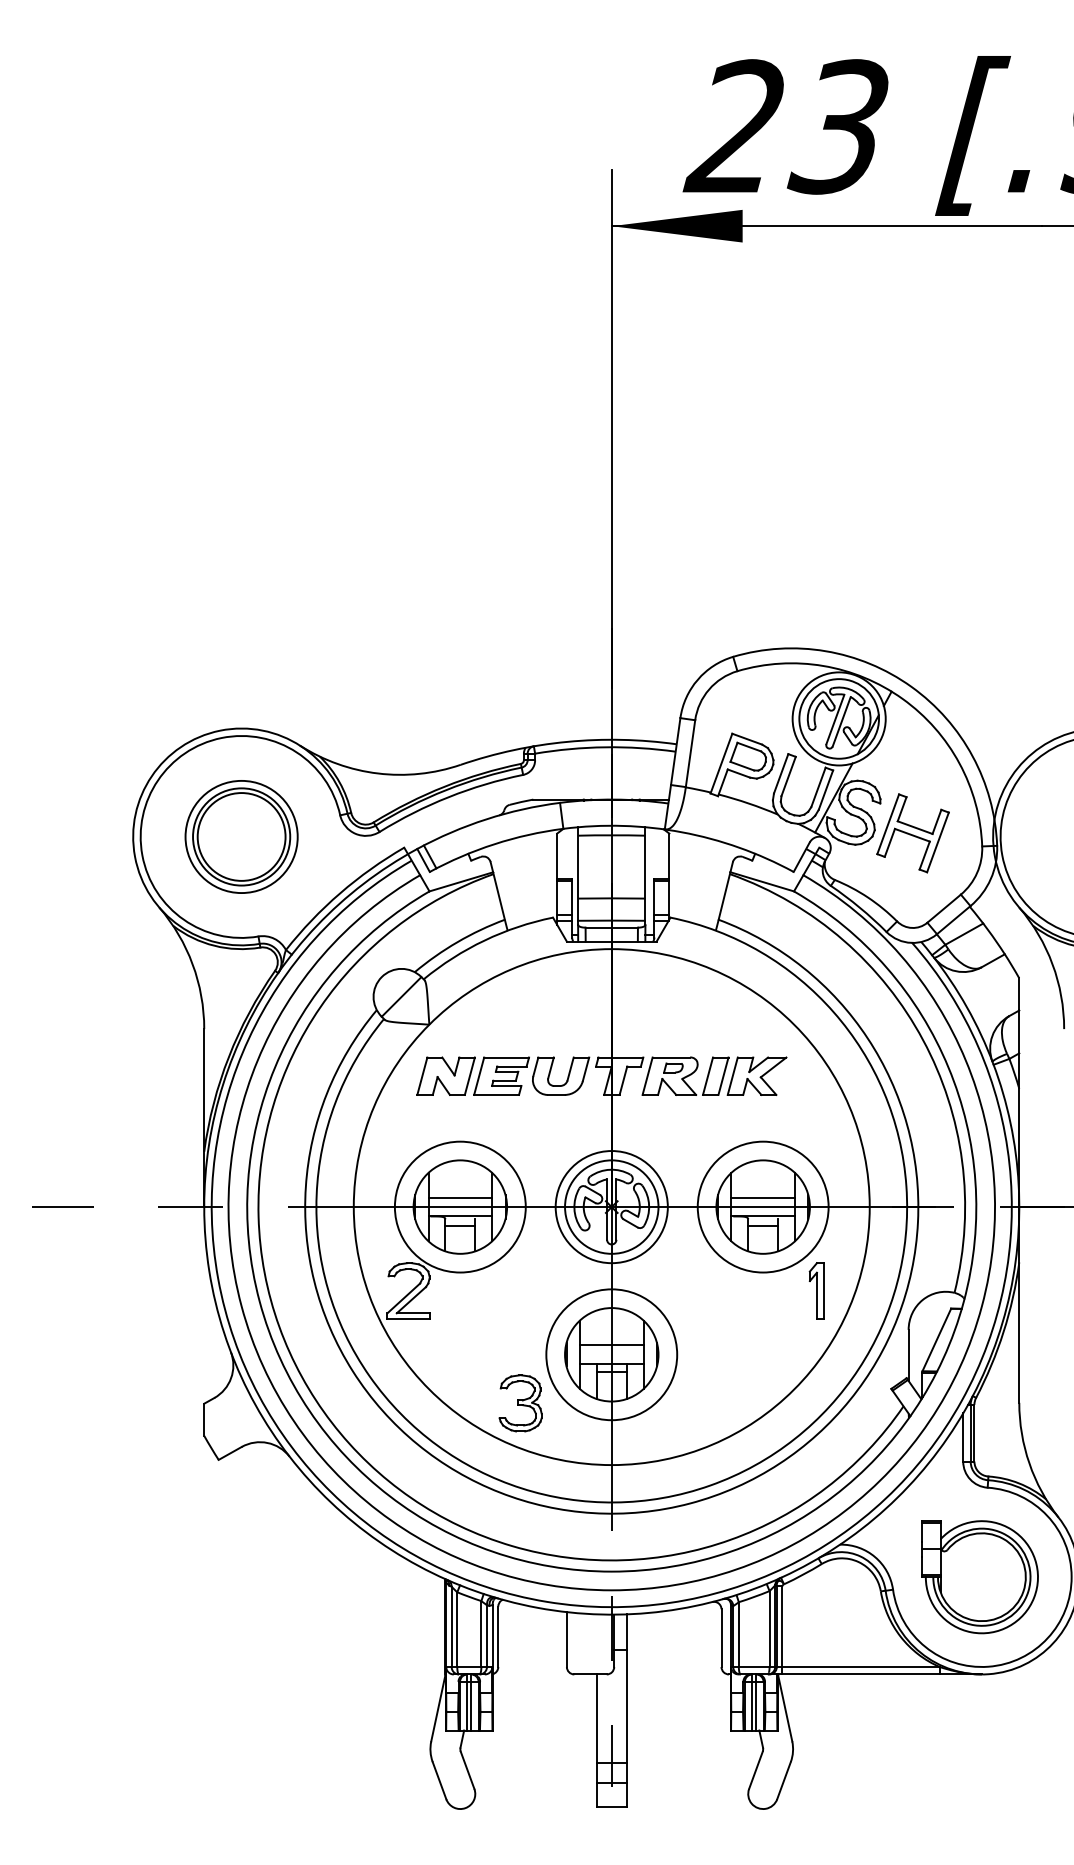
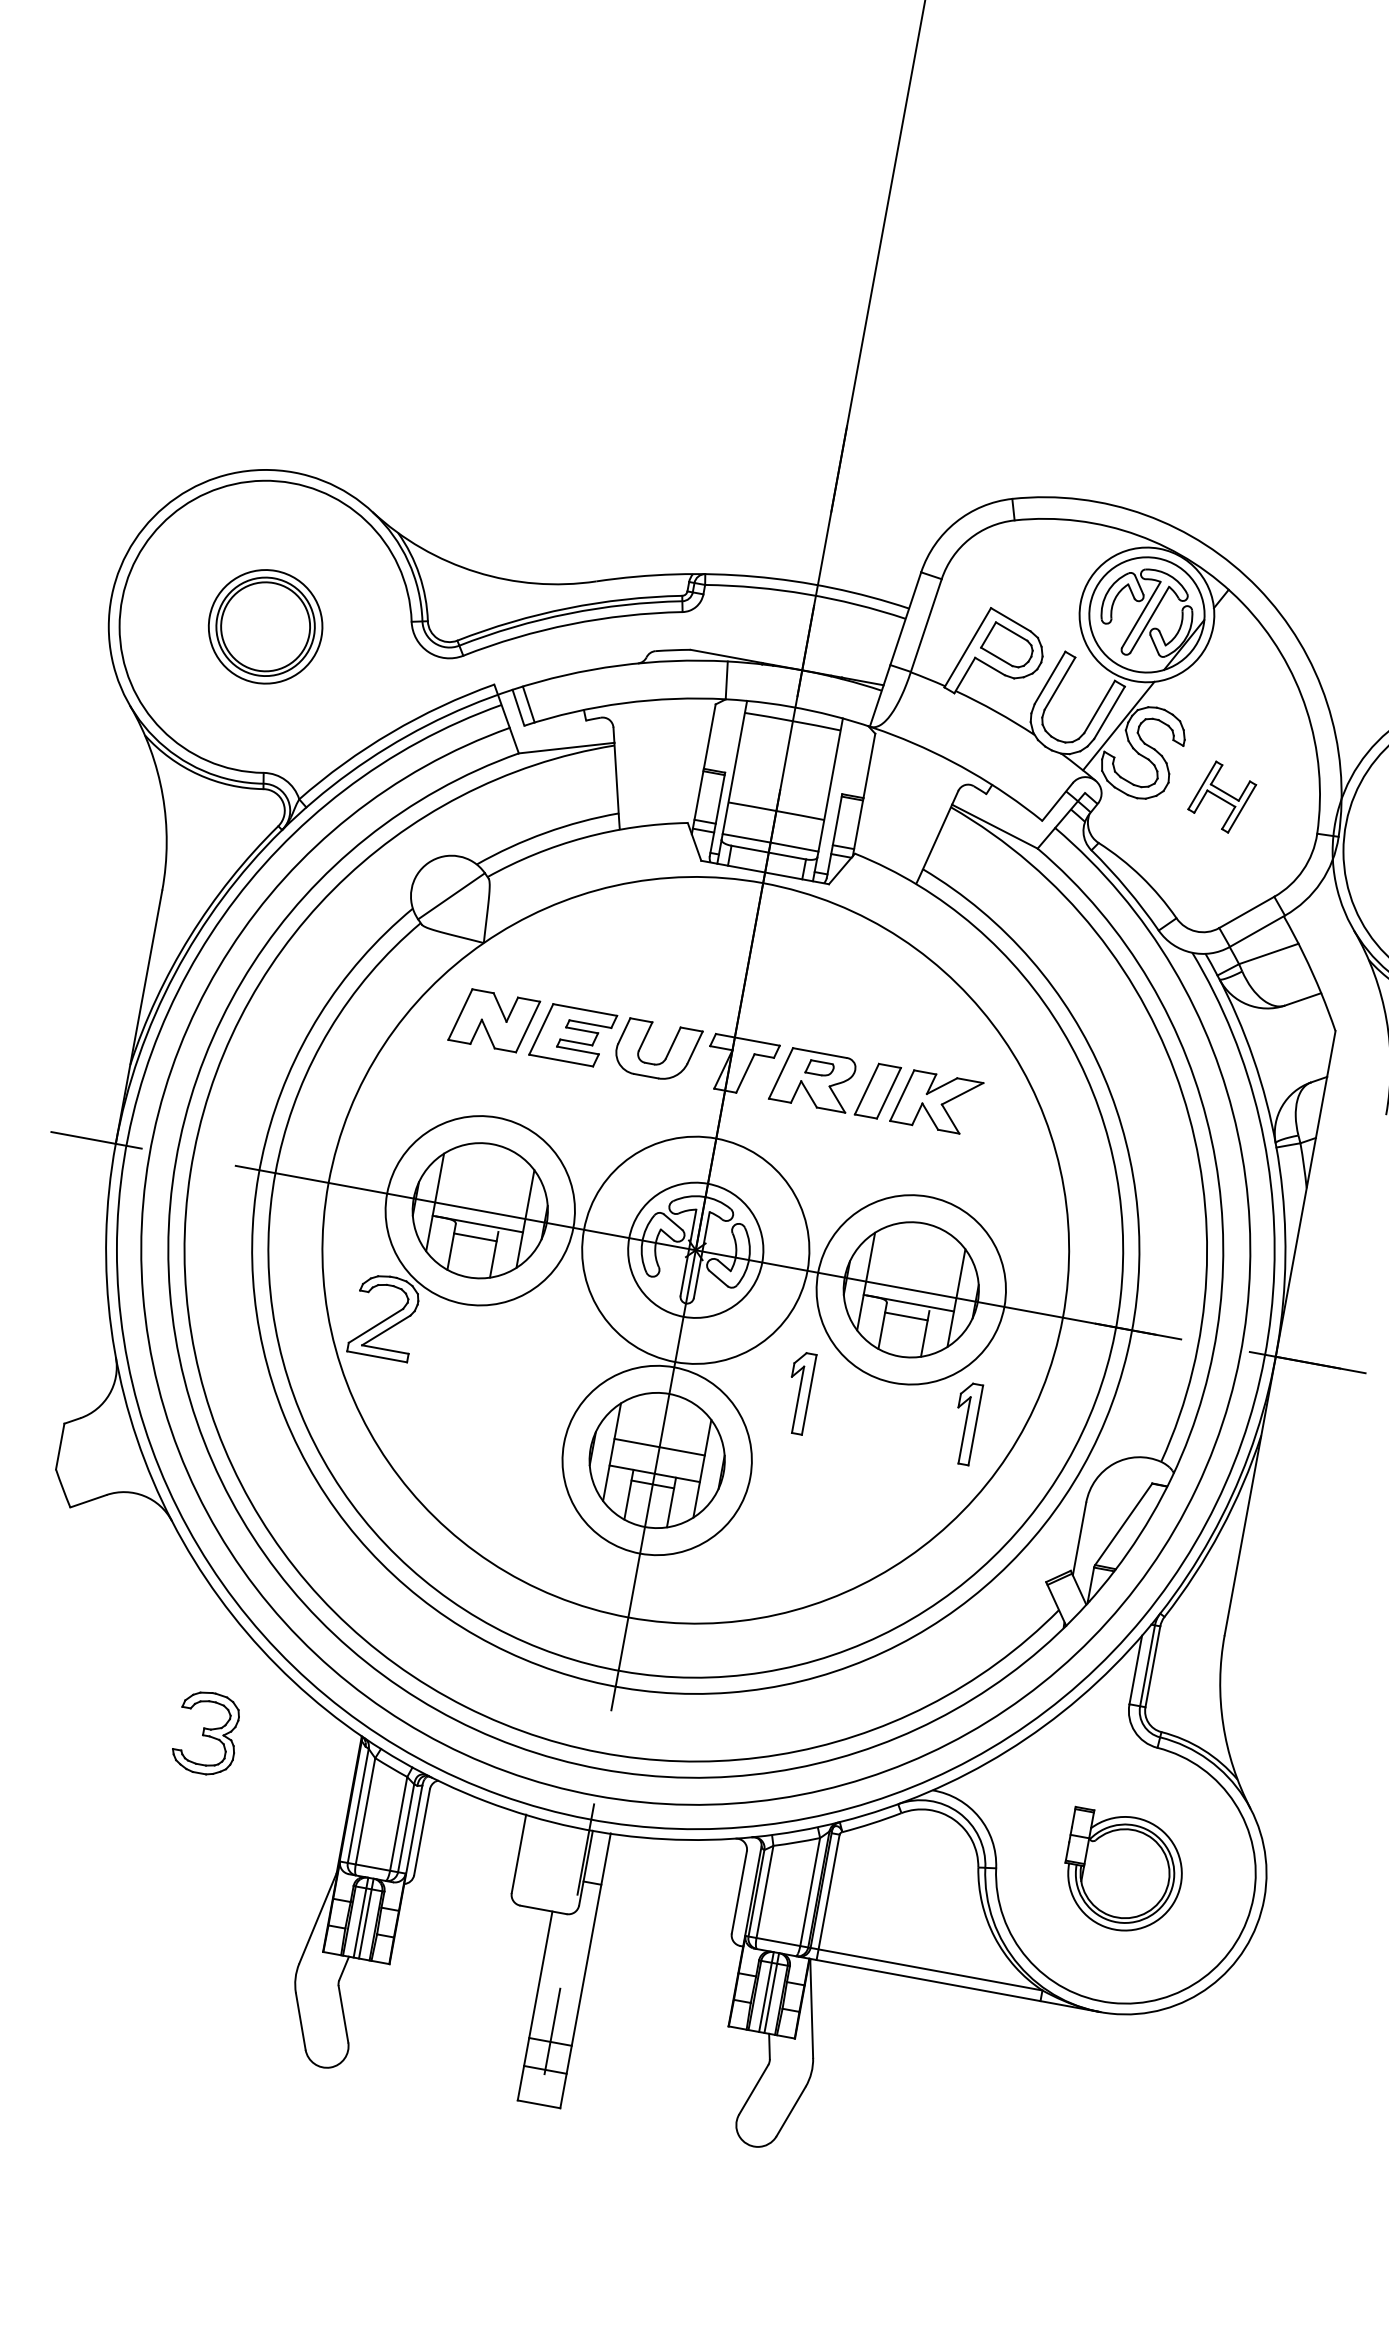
part: (912, 833) -> (1221, 797), size x0.6
part: (241, 836) -> (265, 626), size x0.7
line: (460, 1197) -> (483, 1197), removed
line: (762, 1197) -> (912, 1276), removed
circle: (611, 1207) -> (695, 1250), size x1.4
part: (699, 1290) -> (798, 1391), added
part: (520, 1403) -> (206, 1733), moved
part: (979, 1577) -> (1122, 1873), size x0.7

